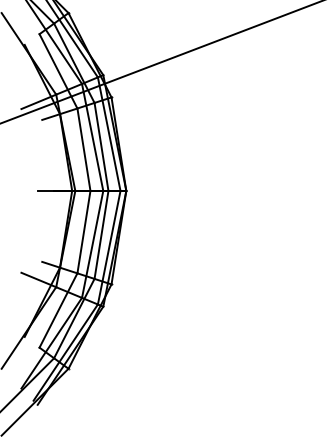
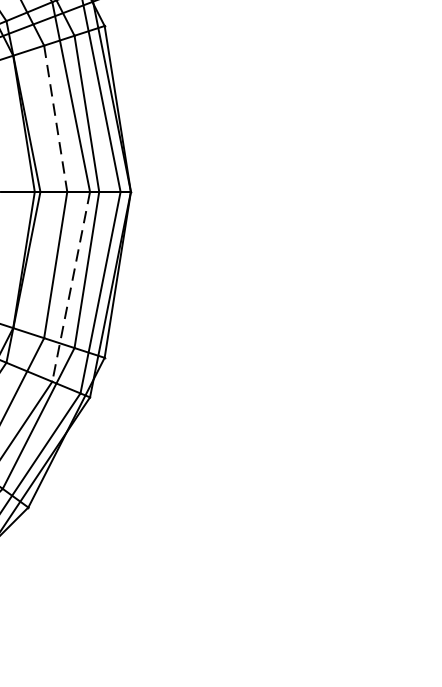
line: (83, 149) -> (54, 118), solid -> dashed
line: (92, 244) -> (70, 286), solid -> dashed

